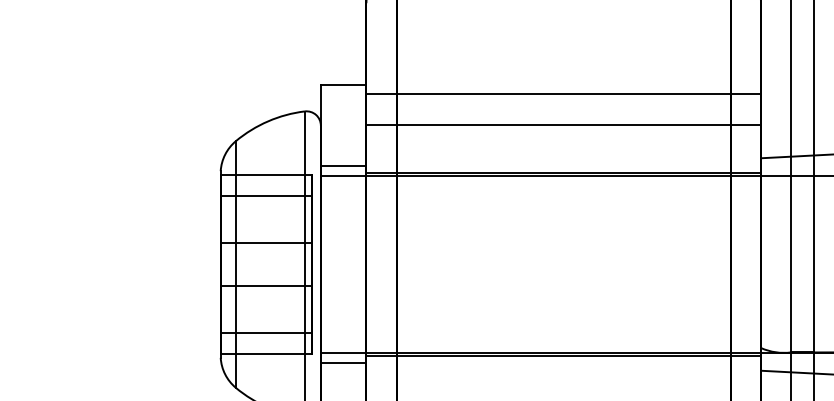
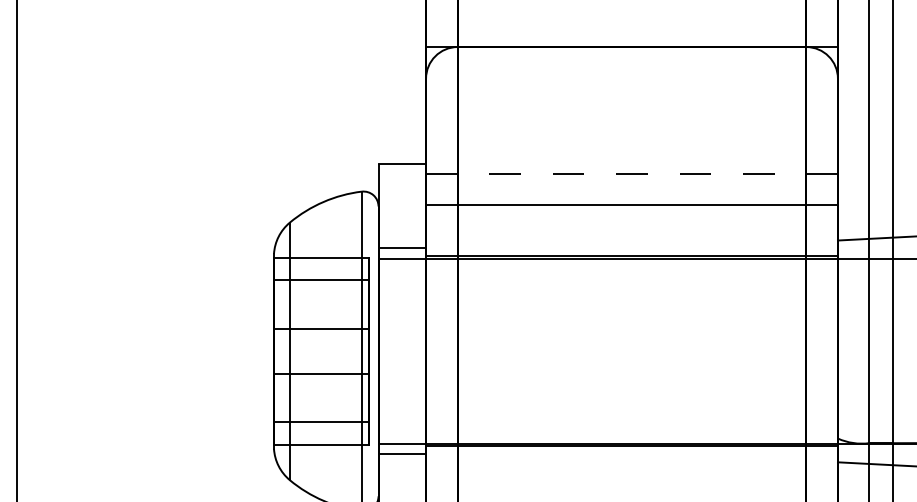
line: (564, 94) -> (632, 173), solid -> dashed

